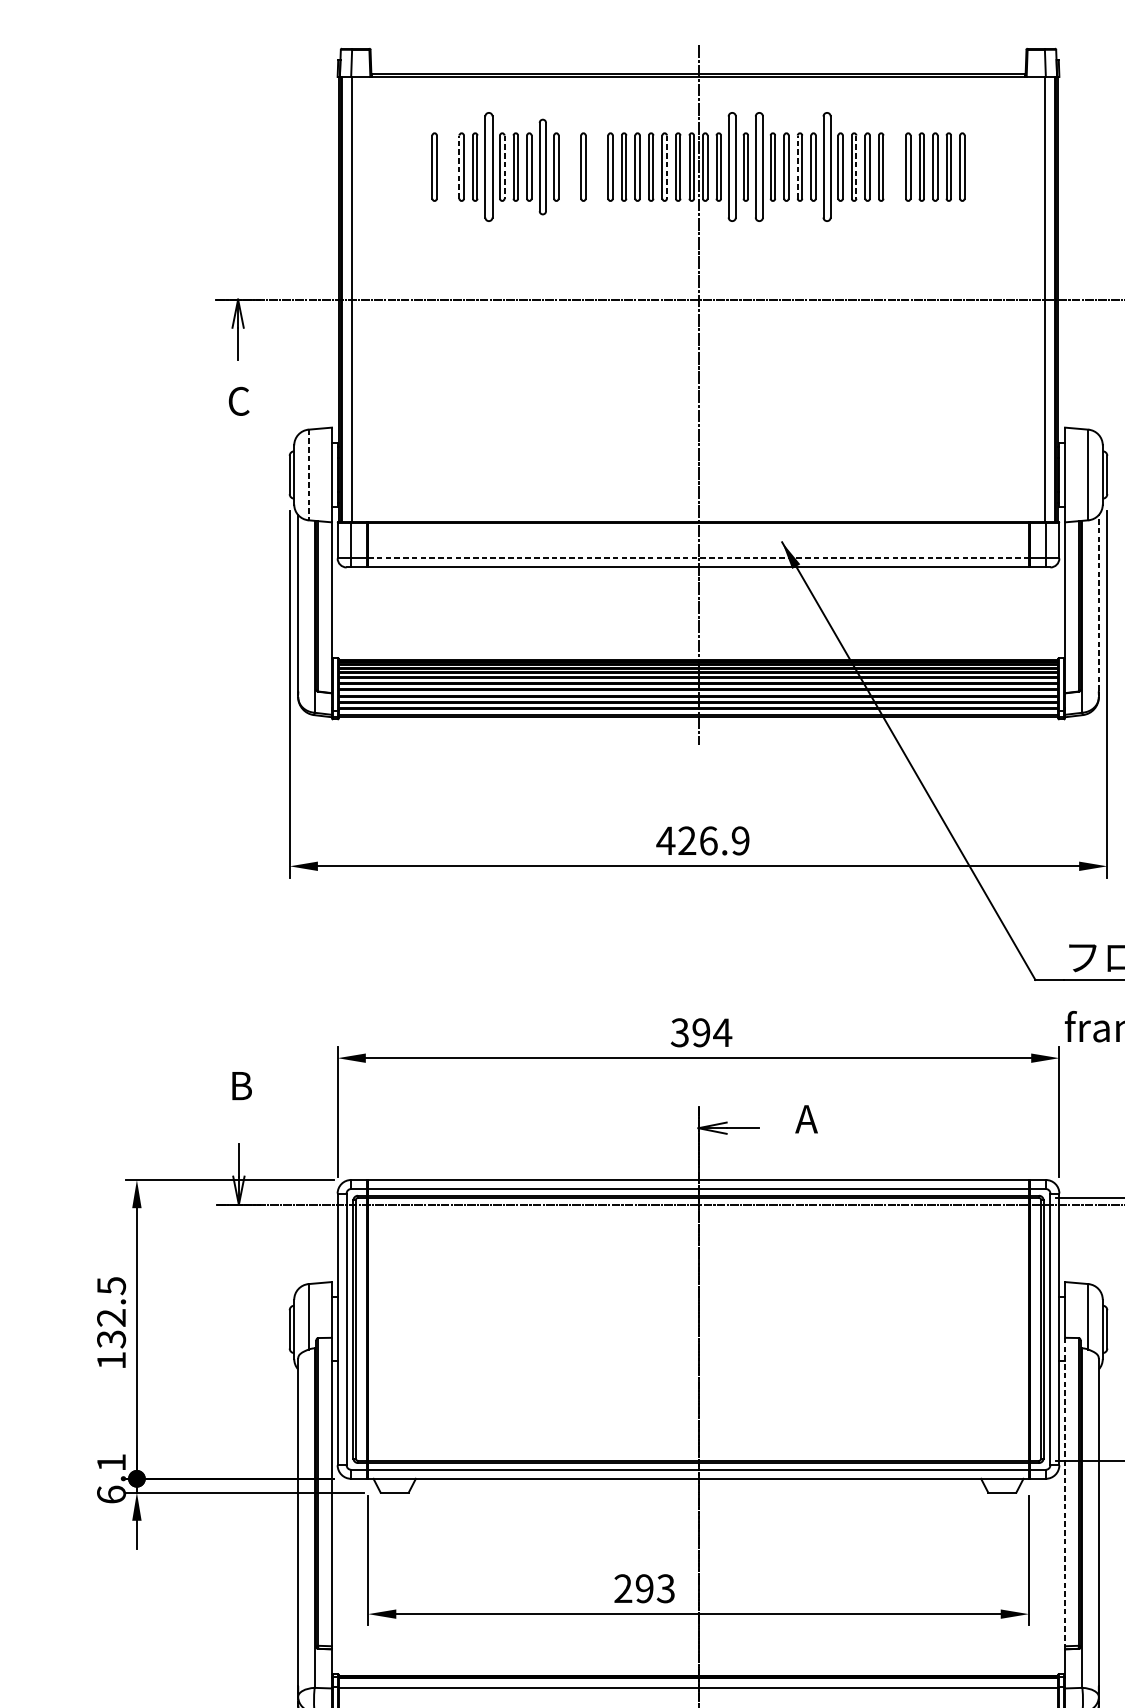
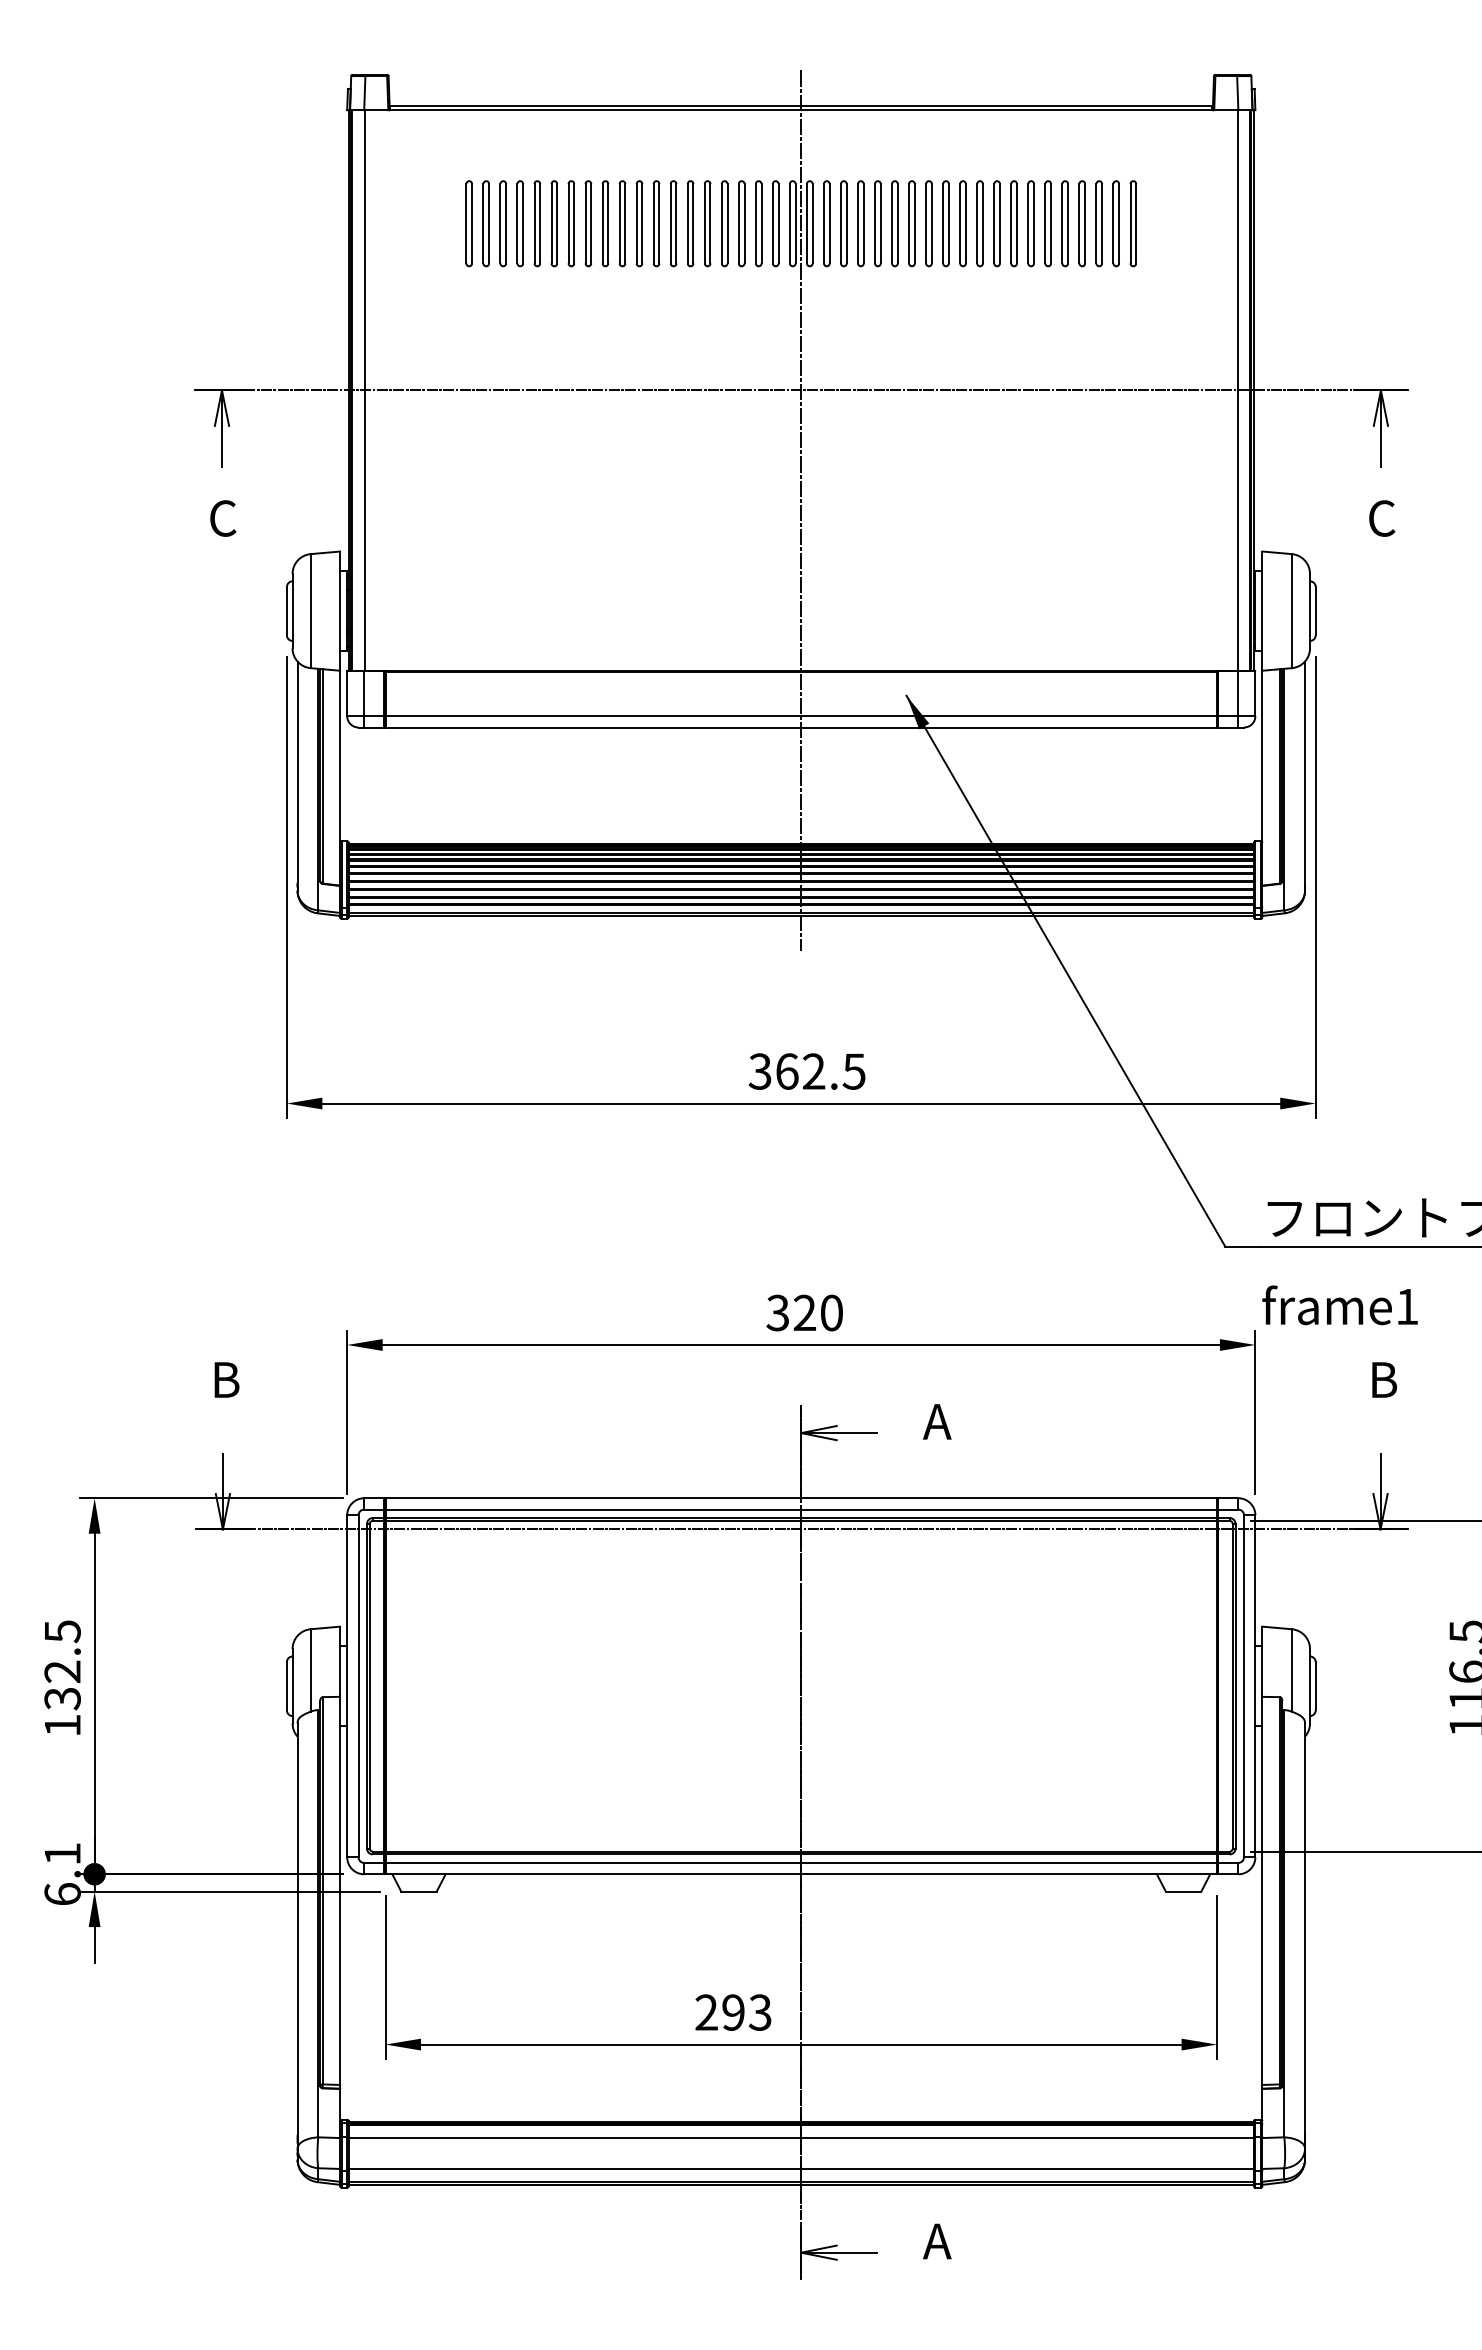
part: (447, 166) -> (485, 223), added
line: (459, 166) -> (500, 223), dashed -> solid
part: (488, 166) -> (536, 223), size x0.62
line: (504, 166) -> (557, 223), dashed -> solid
part: (542, 166) -> (605, 223), size x0.71
part: (569, 166) -> (639, 223), added
part: (596, 166) -> (673, 223), added
line: (666, 166) -> (761, 223), dashed -> solid
part: (732, 166) -> (843, 223), size x0.62
part: (759, 166) -> (877, 223), size x0.62
line: (798, 166) -> (926, 223), dashed -> solid
part: (826, 166) -> (962, 223), size x0.62
line: (856, 166) -> (999, 223), dashed -> solid
part: (894, 166) -> (1047, 223), added
line: (308, 475) -> (310, 611), dashed -> solid
line: (698, 558) -> (801, 716), dashed -> solid
line: (1099, 603) -> (1305, 772), dashed -> solid
text: (702, 840) -> (806, 1071), 426.9 -> 362.5
text: (712, 1032) -> (818, 1312), 394 -> 320
line: (1065, 1492) -> (1262, 1891), dashed -> solid

